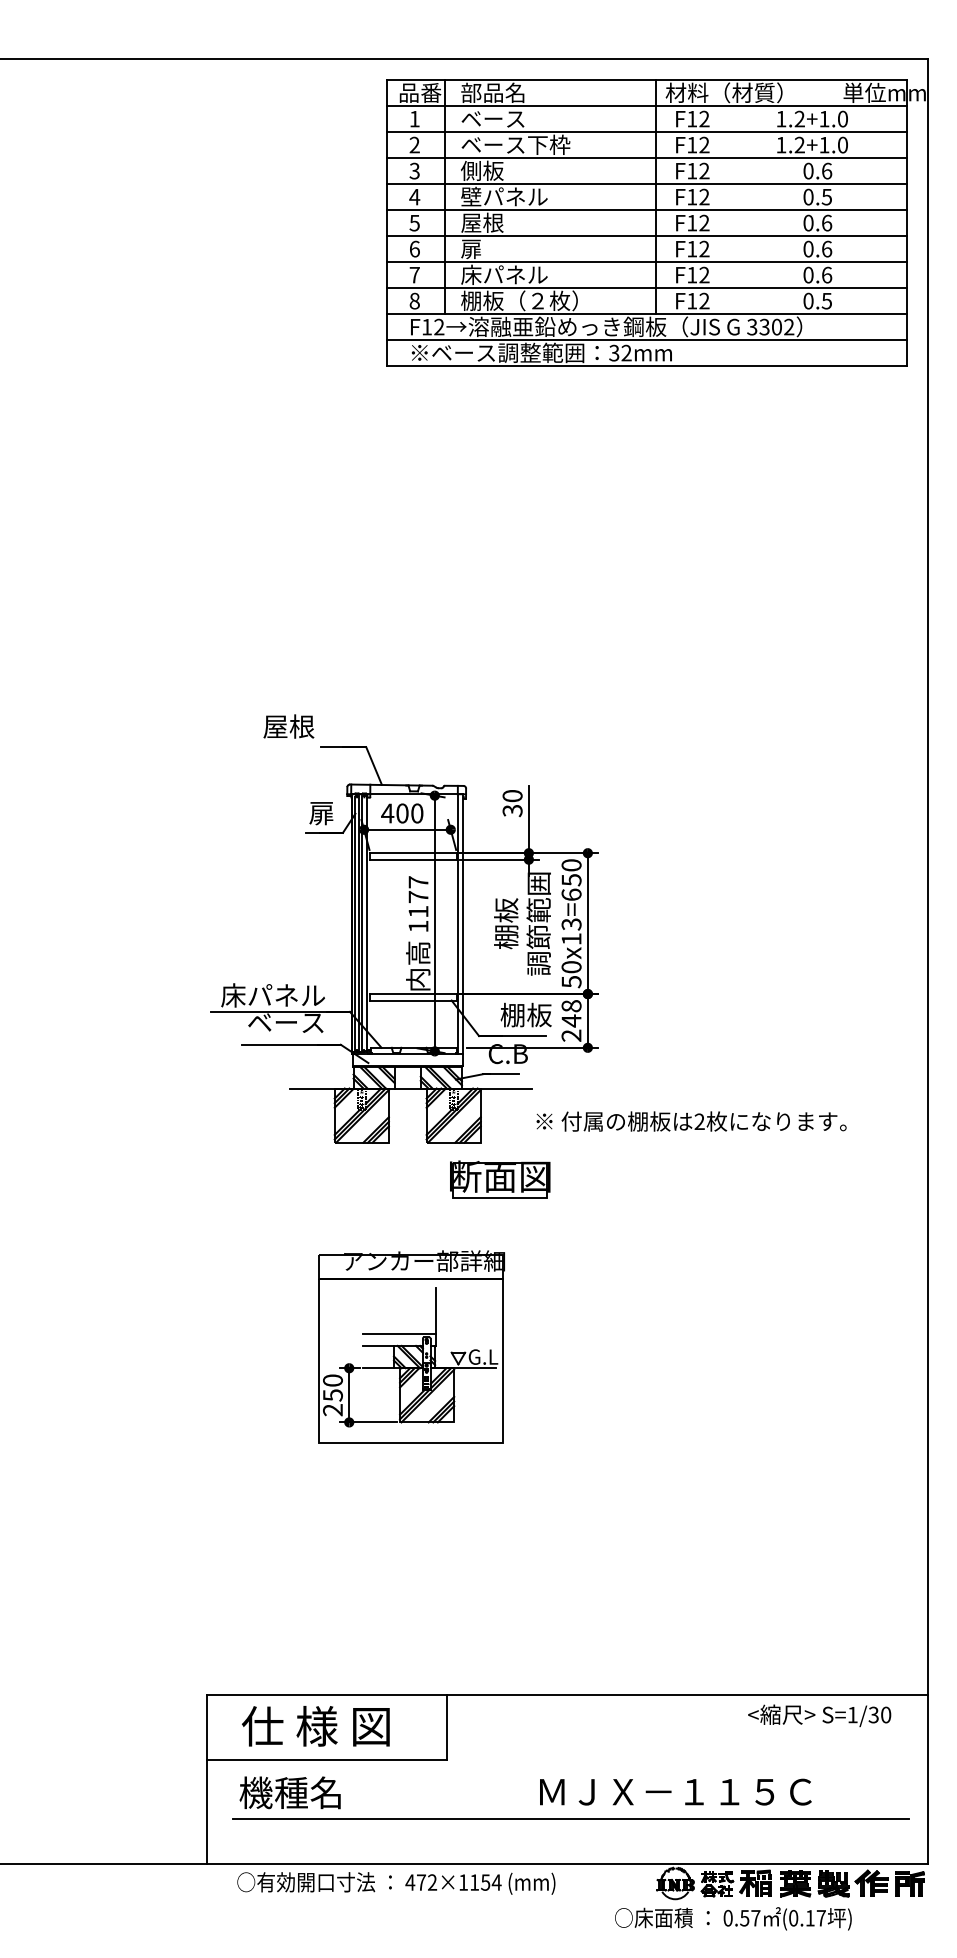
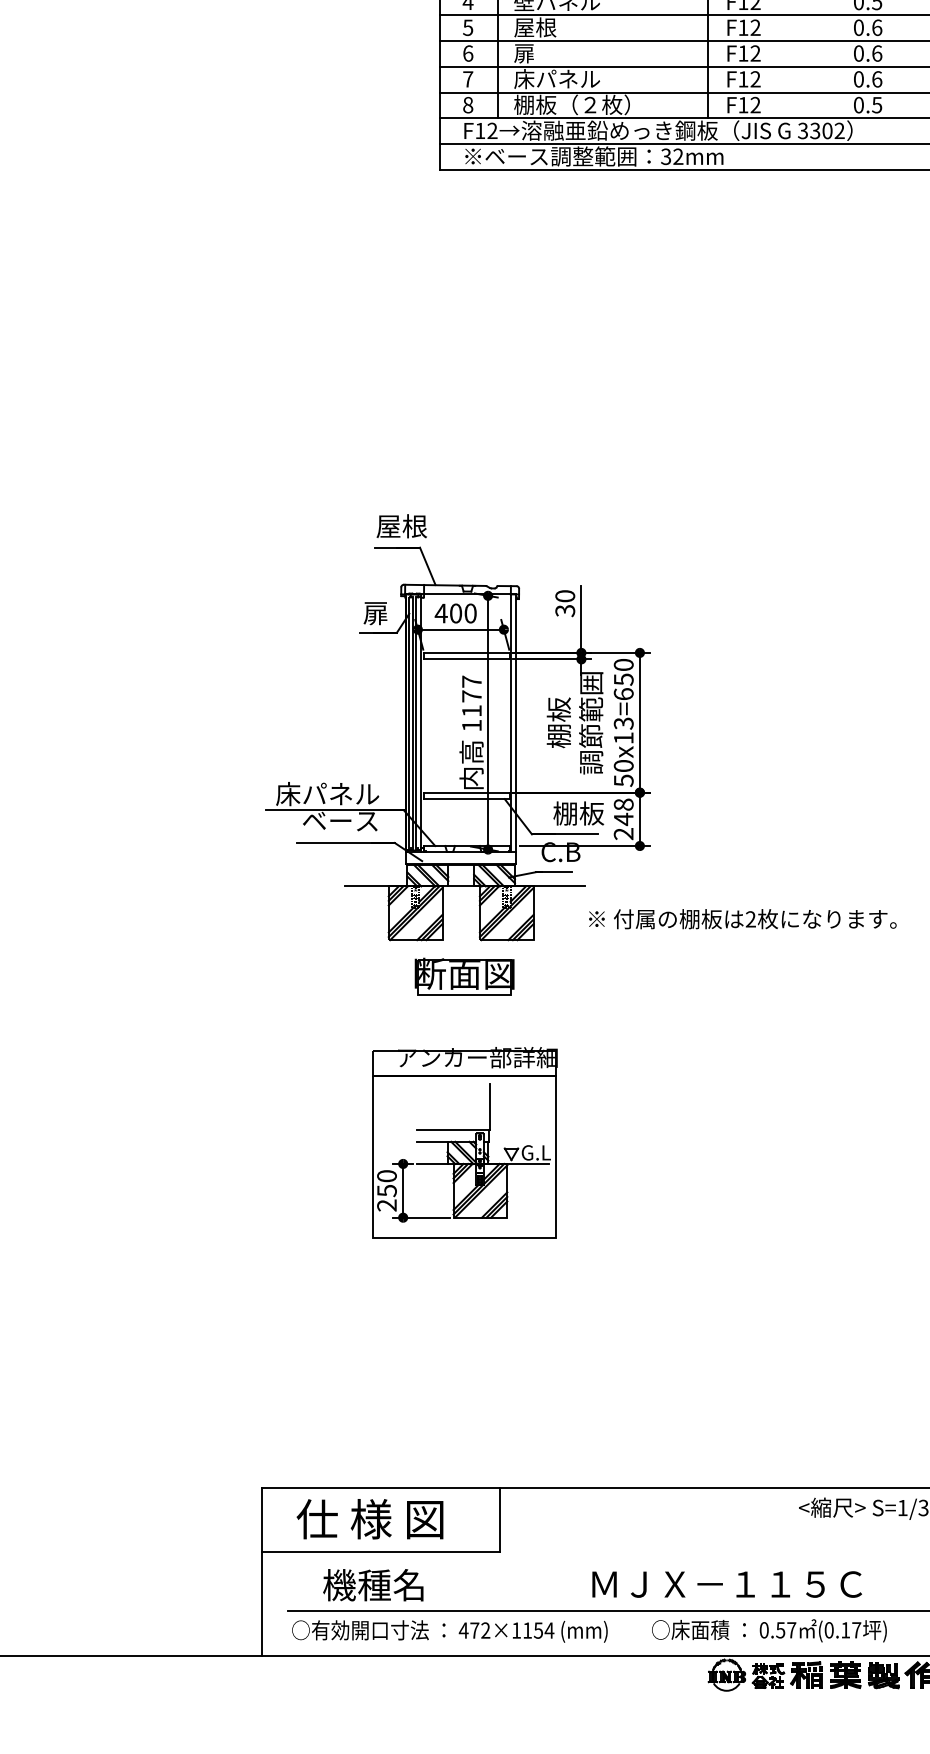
text: (288, 726) -> (401, 526), moved
part: (500, 1179) -> (464, 976), moved
text: (289, 1792) -> (372, 1584), moved
text: (396, 1883) -> (450, 1631), moved
text: (733, 1918) -> (769, 1630), moved

